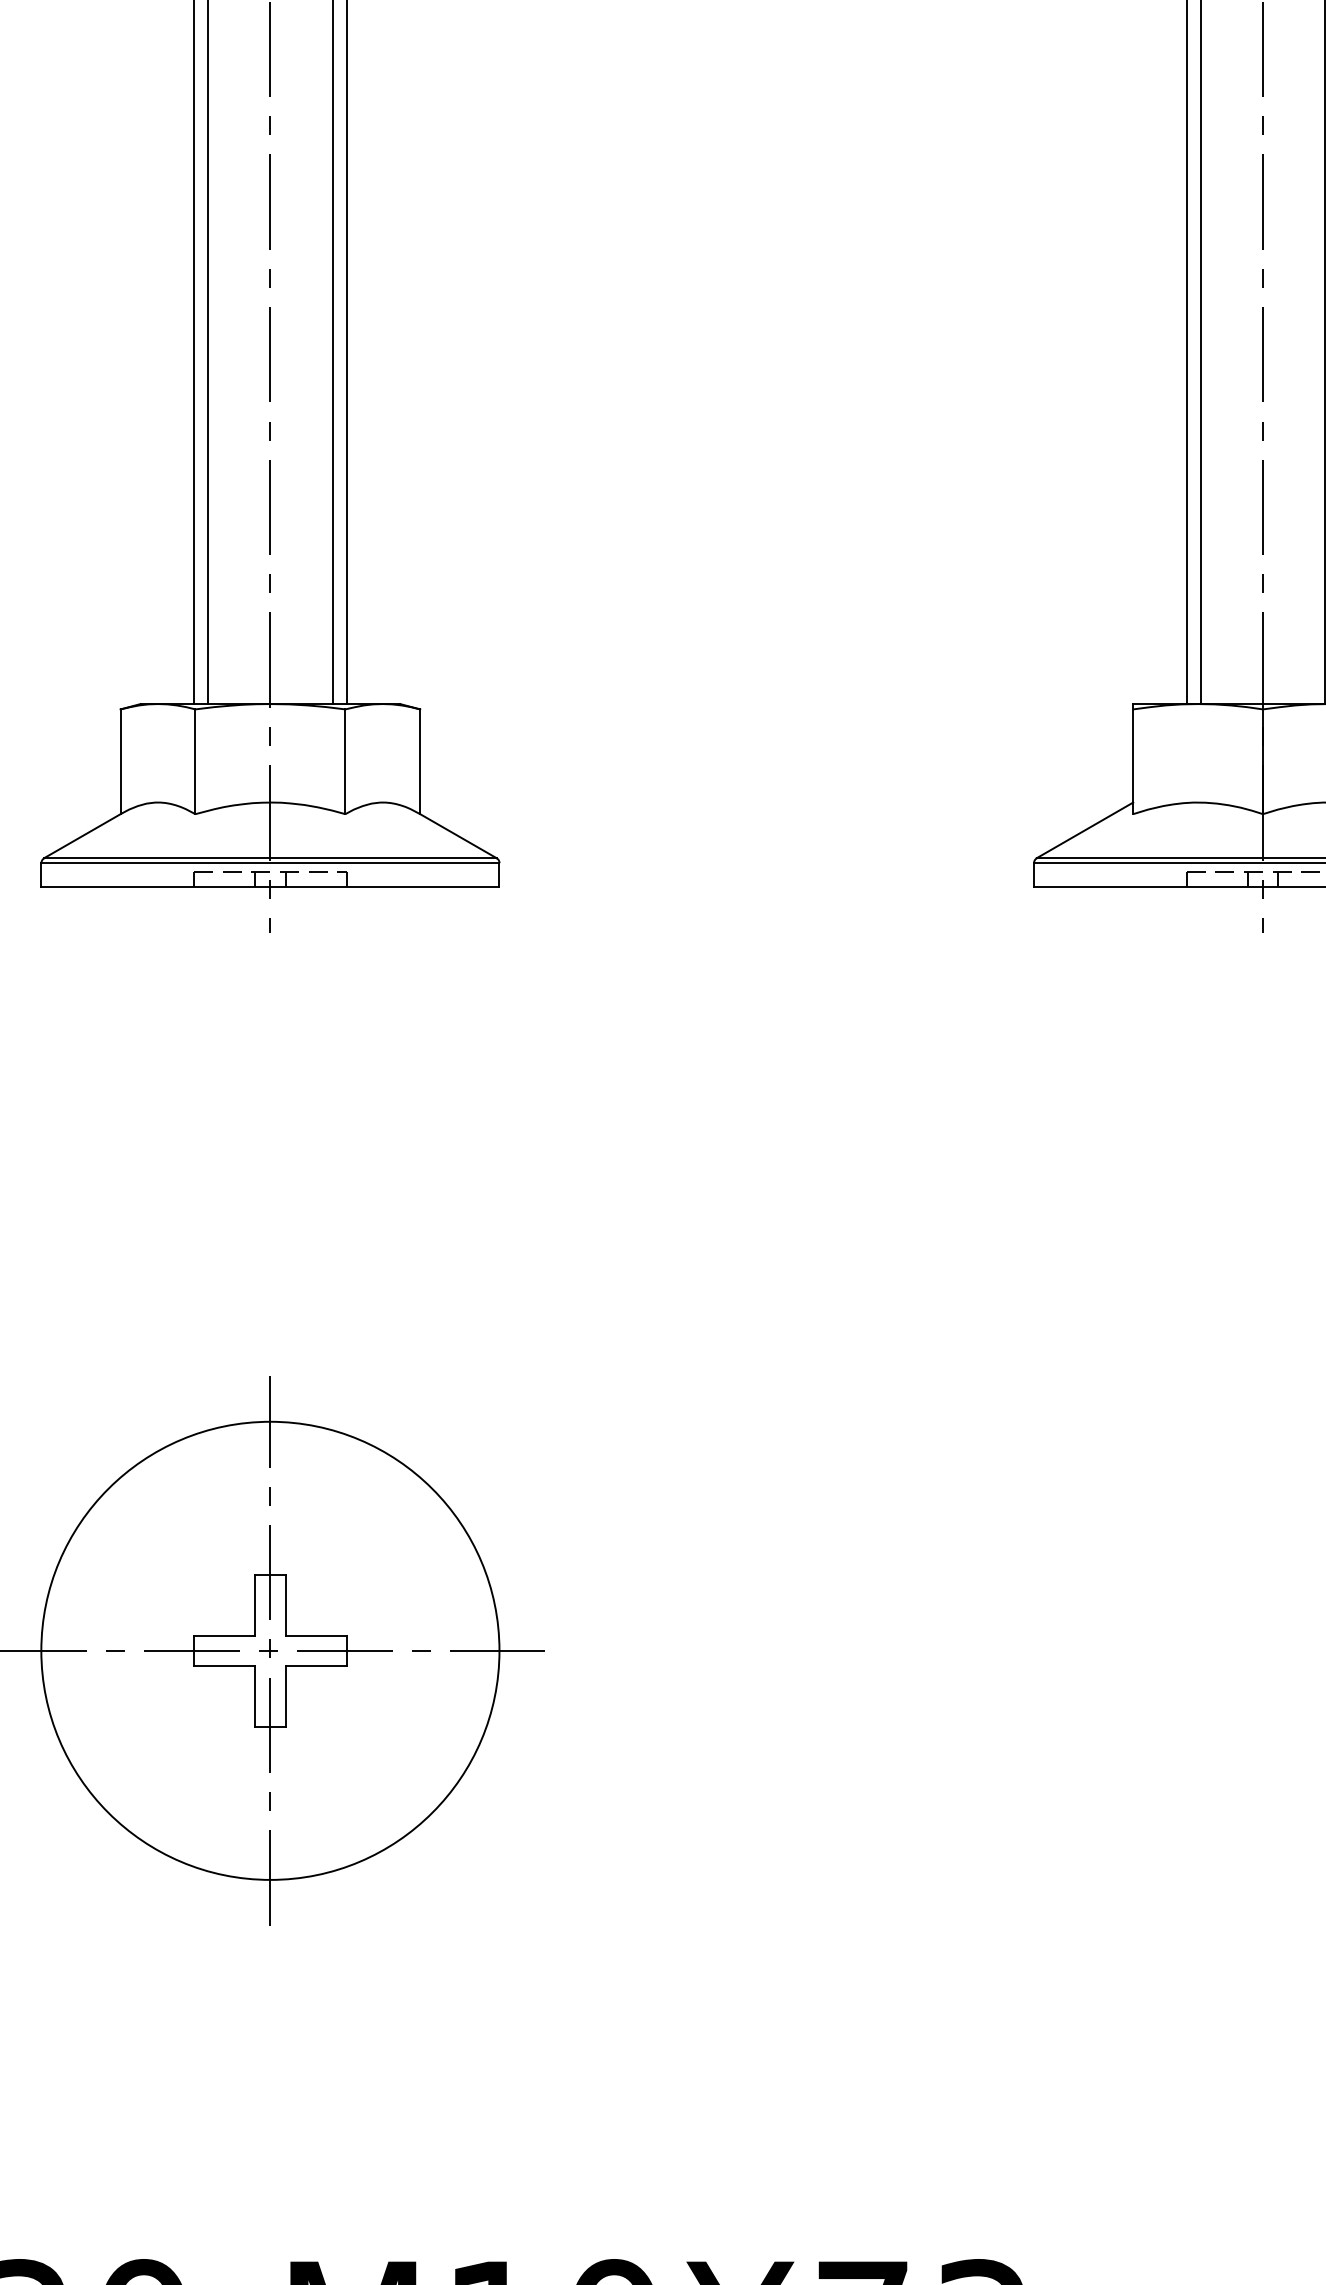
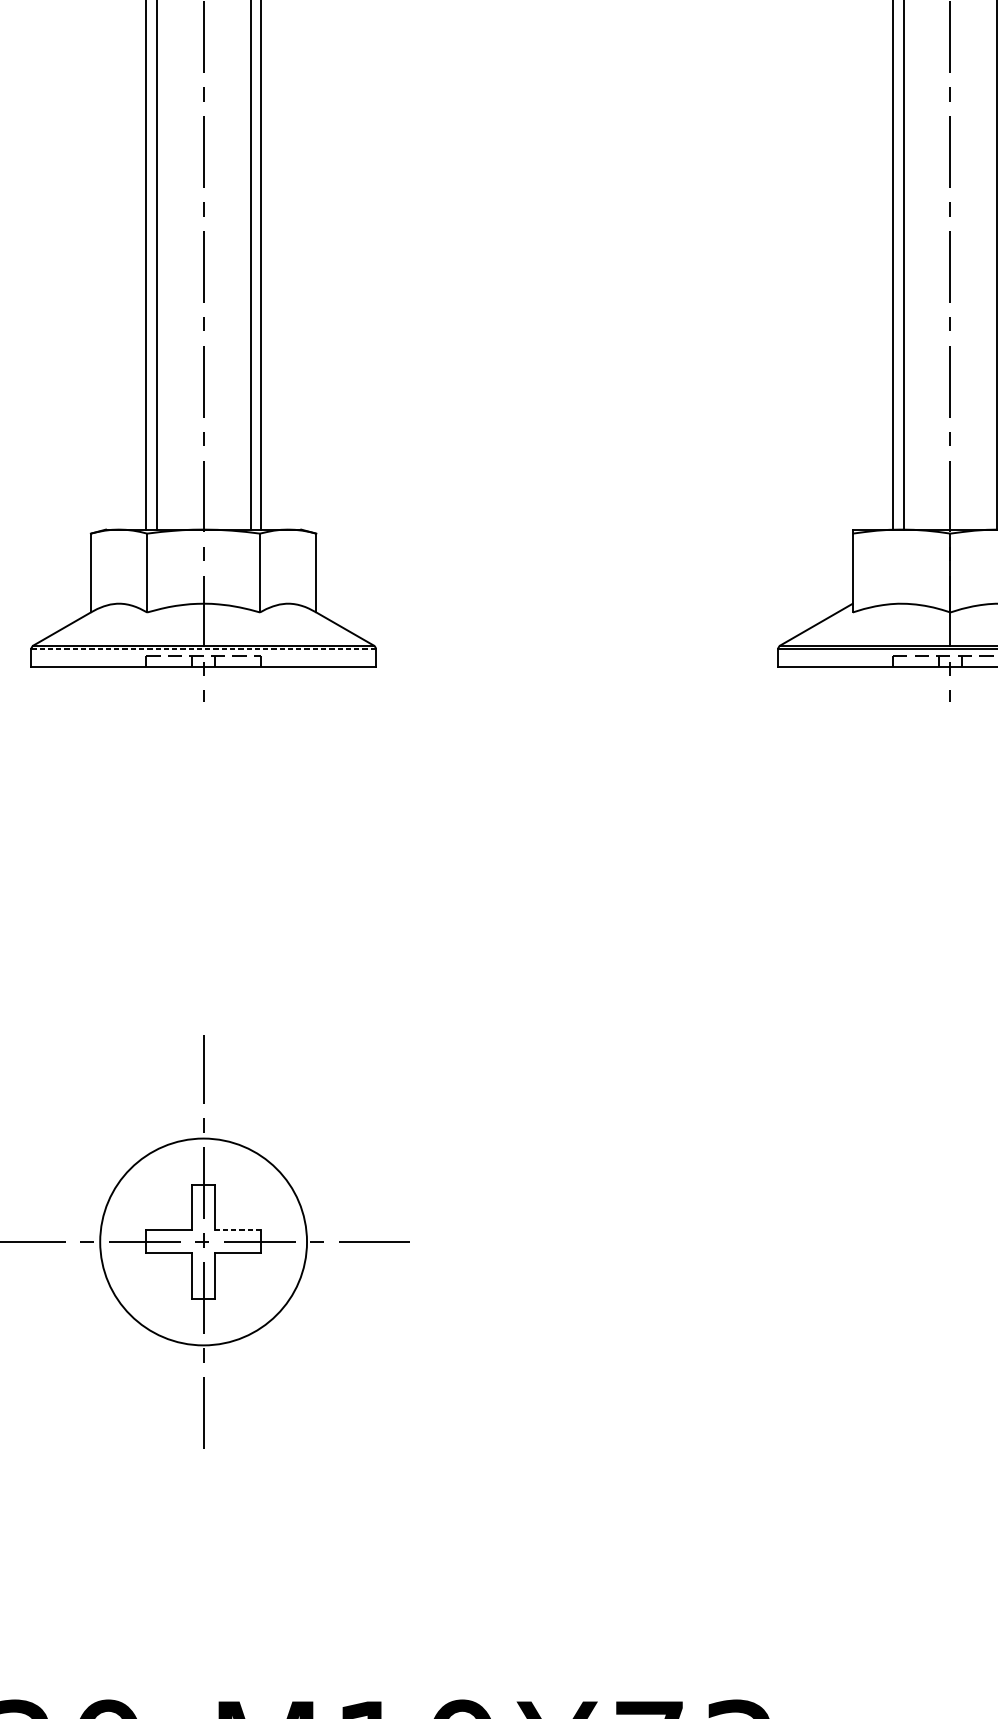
line: (269, 863) -> (202, 649), solid -> dashed
line: (316, 1635) -> (238, 1230), solid -> dashed
circle: (270, 1650) -> (203, 1241), size x0.6

